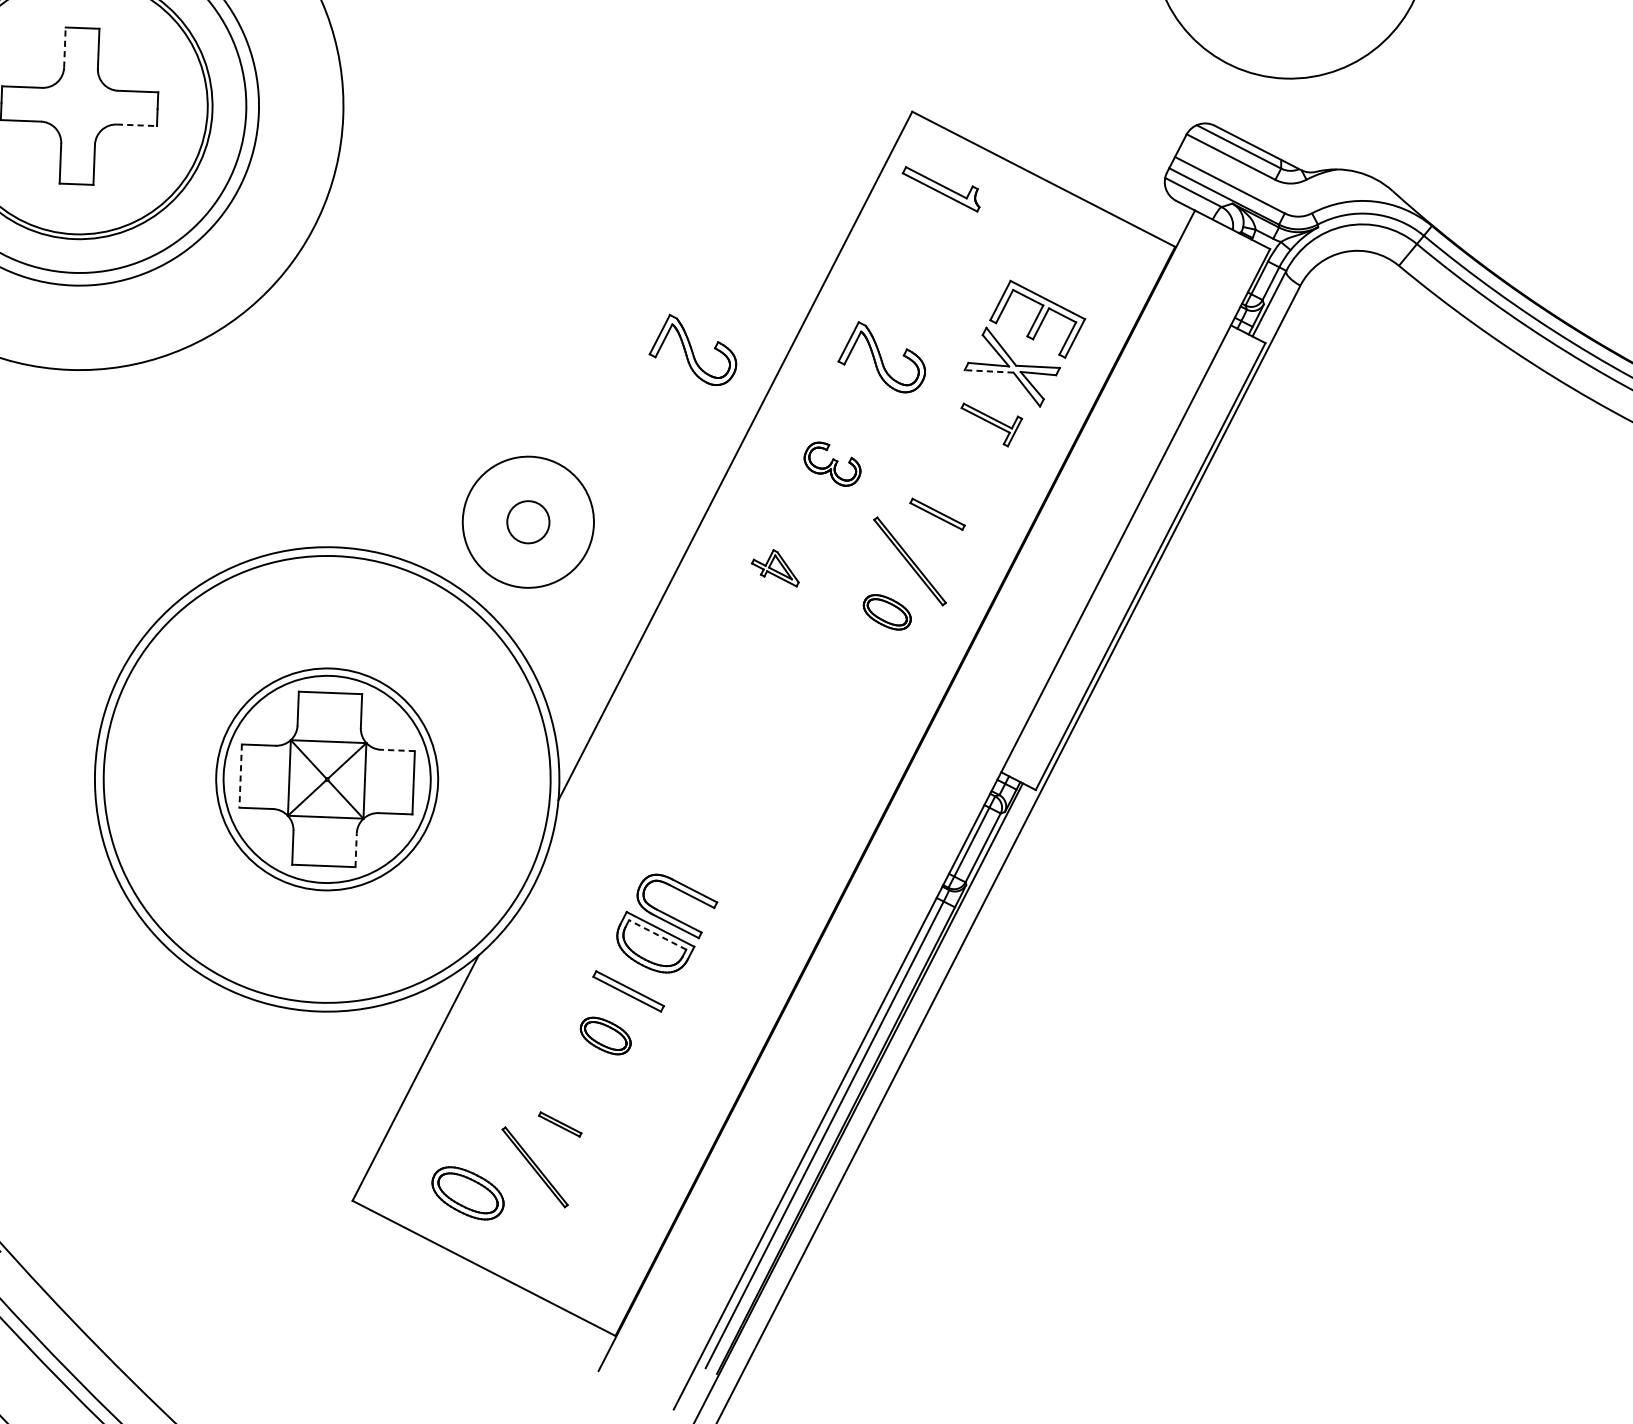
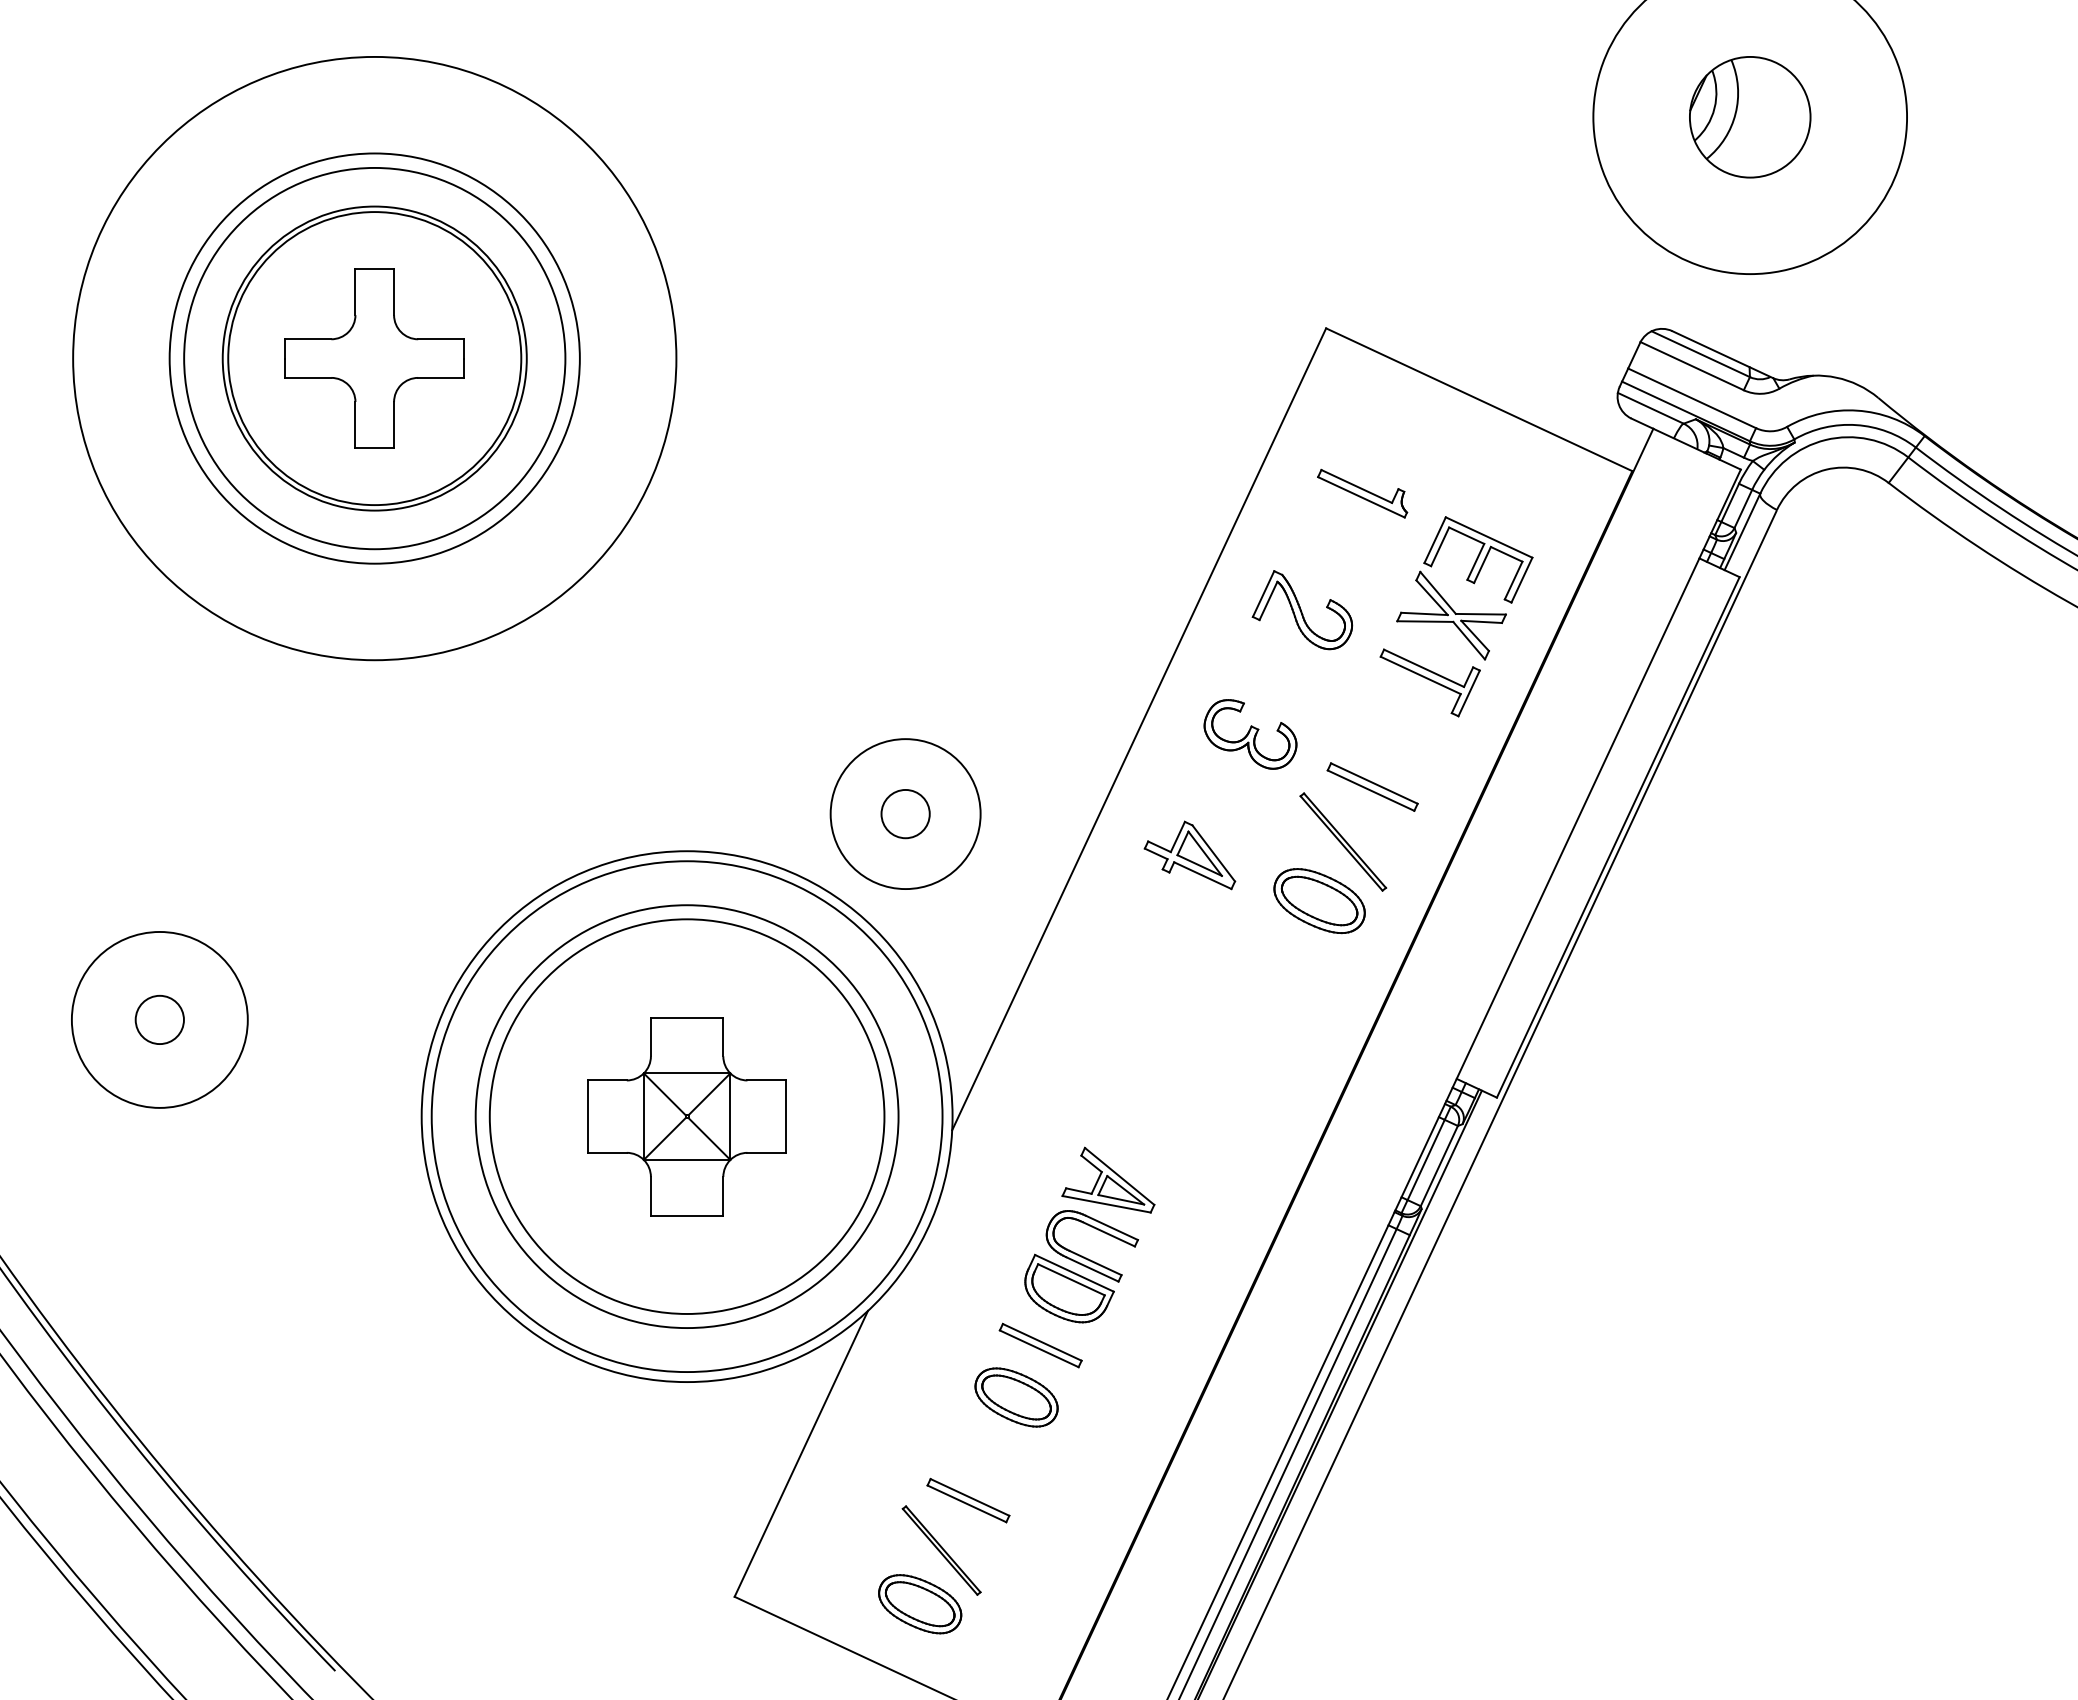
line: (64, 47) -> (355, 292), dashed -> solid
line: (137, 124) -> (441, 377), dashed -> solid
part: (941, 189) -> (1362, 493), moved
part: (693, 350) -> (1086, 610), removed
line: (989, 371) -> (1425, 621), dashed -> solid
part: (990, 424) -> (1429, 682), size x1.43
part: (832, 464) -> (1250, 734), size x1.43
part: (937, 513) -> (1372, 786), size x1.43
part: (775, 567) -> (1189, 855), size x1.67
part: (887, 612) -> (1319, 901), size x1.67
line: (397, 750) -> (766, 1080), dashed -> solid
line: (240, 776) -> (588, 1117), dashed -> solid
circle: (326, 779) -> (686, 1116), size x1.67
circle: (326, 779) -> (686, 1116), size x1.67
part: (693, 848) -> (1108, 1179), added
line: (356, 849) -> (723, 1195), dashed -> solid
line: (657, 934) -> (1071, 1279), dashed -> solid
part: (605, 1036) -> (1016, 1397), size x1.43
part: (560, 1124) -> (968, 1500), size x1.67
part: (468, 1193) -> (920, 1604), moved

